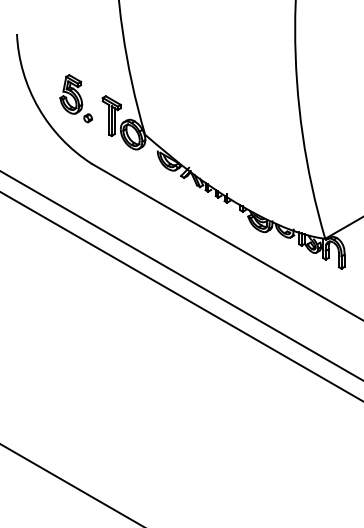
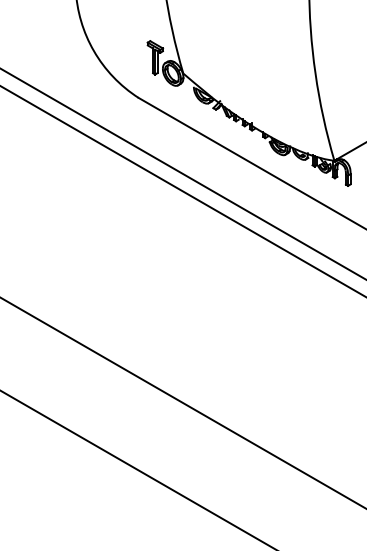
part: (76, 97) -> (125, 42), removed

